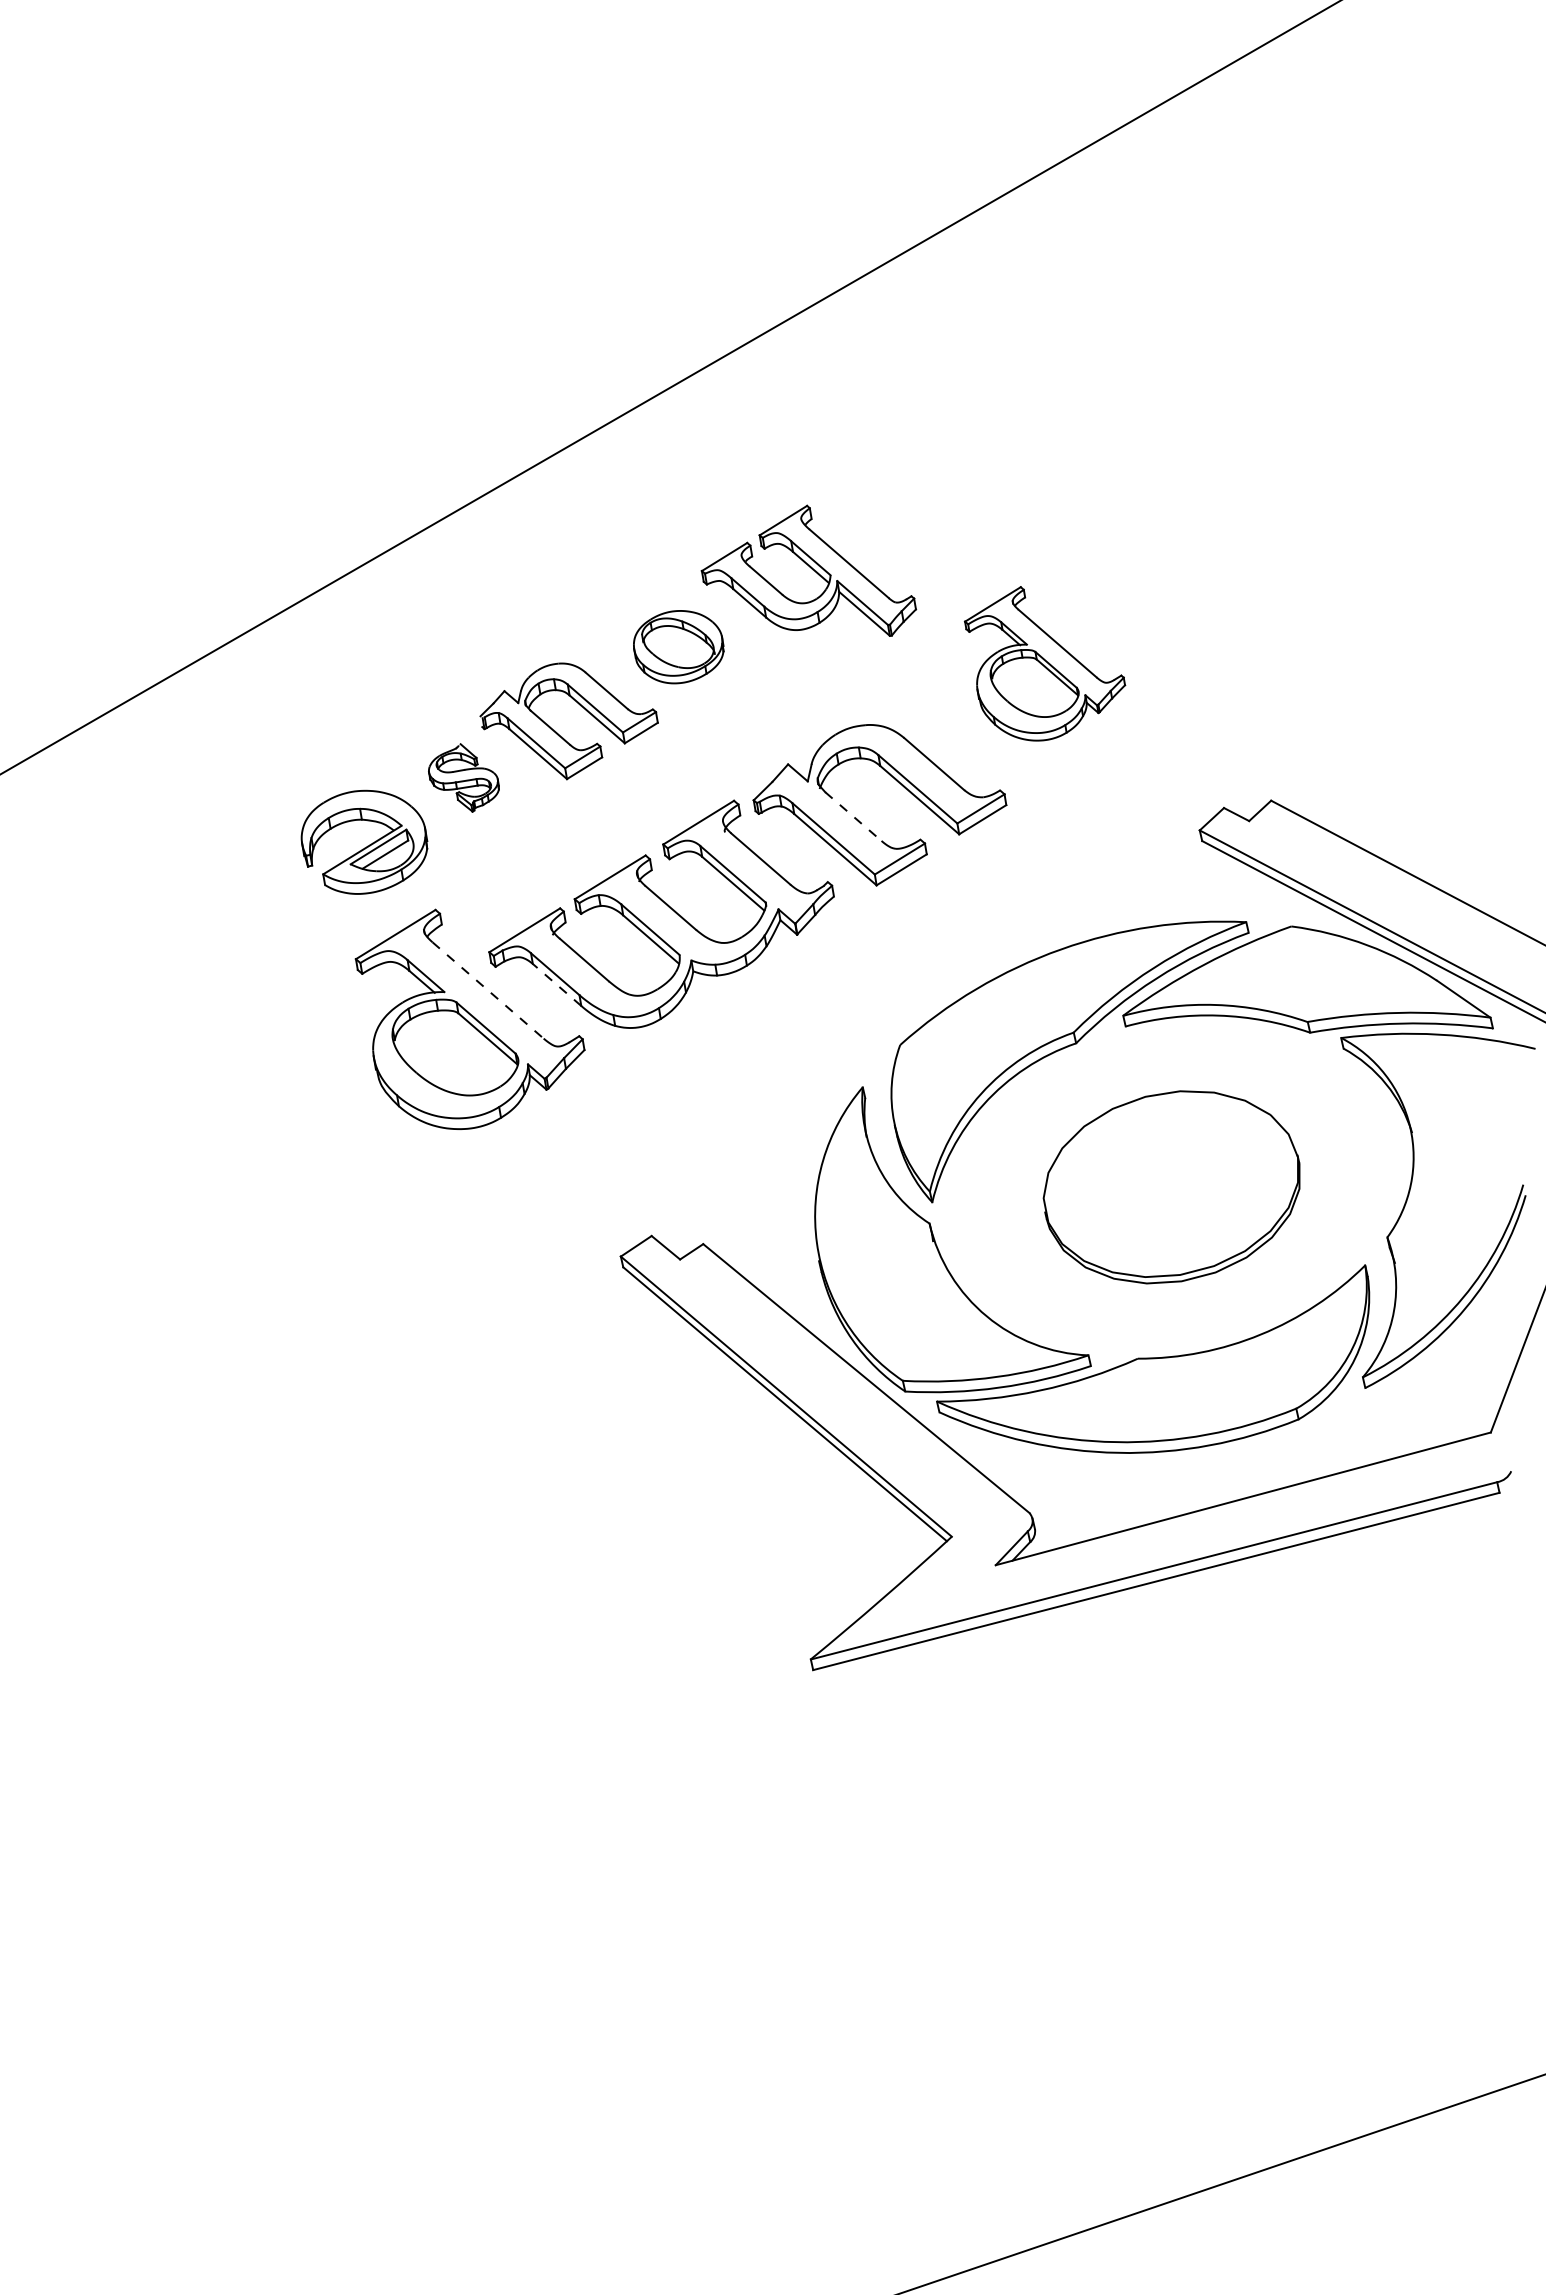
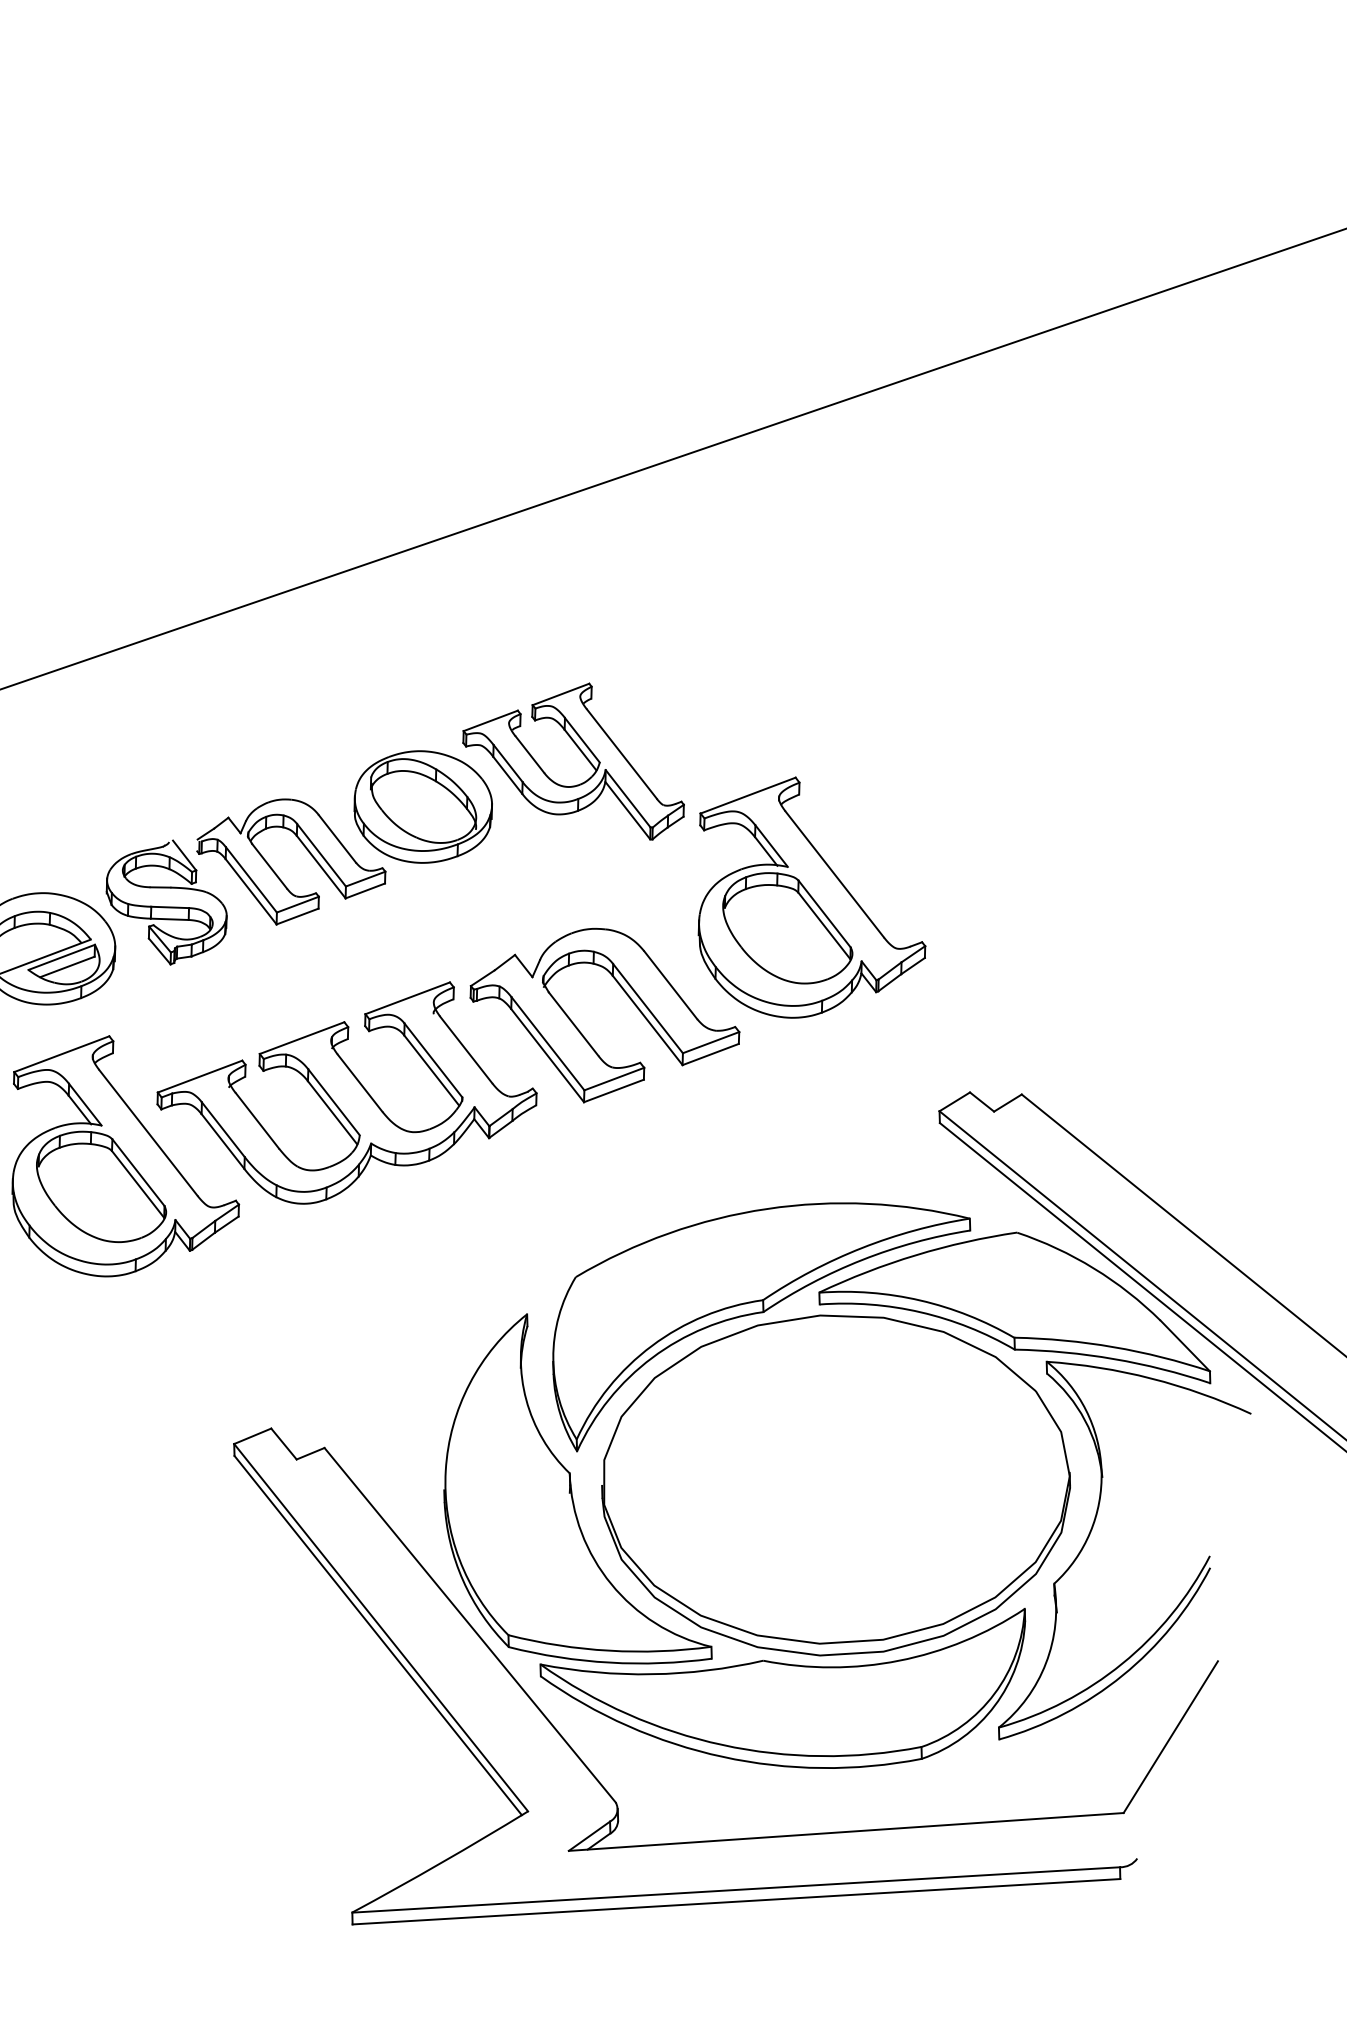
part: (678, 646) -> (422, 806), size x1.43
part: (1044, 663) -> (809, 901), size x1.43
part: (463, 777) -> (166, 901), size x1.67
line: (853, 816) -> (573, 1024), dashed -> solid
line: (556, 984) -> (222, 1140), dashed -> solid
line: (488, 990) -> (148, 1133), dashed -> solid
part: (1171, 1187) -> (834, 1485), size x1.67

